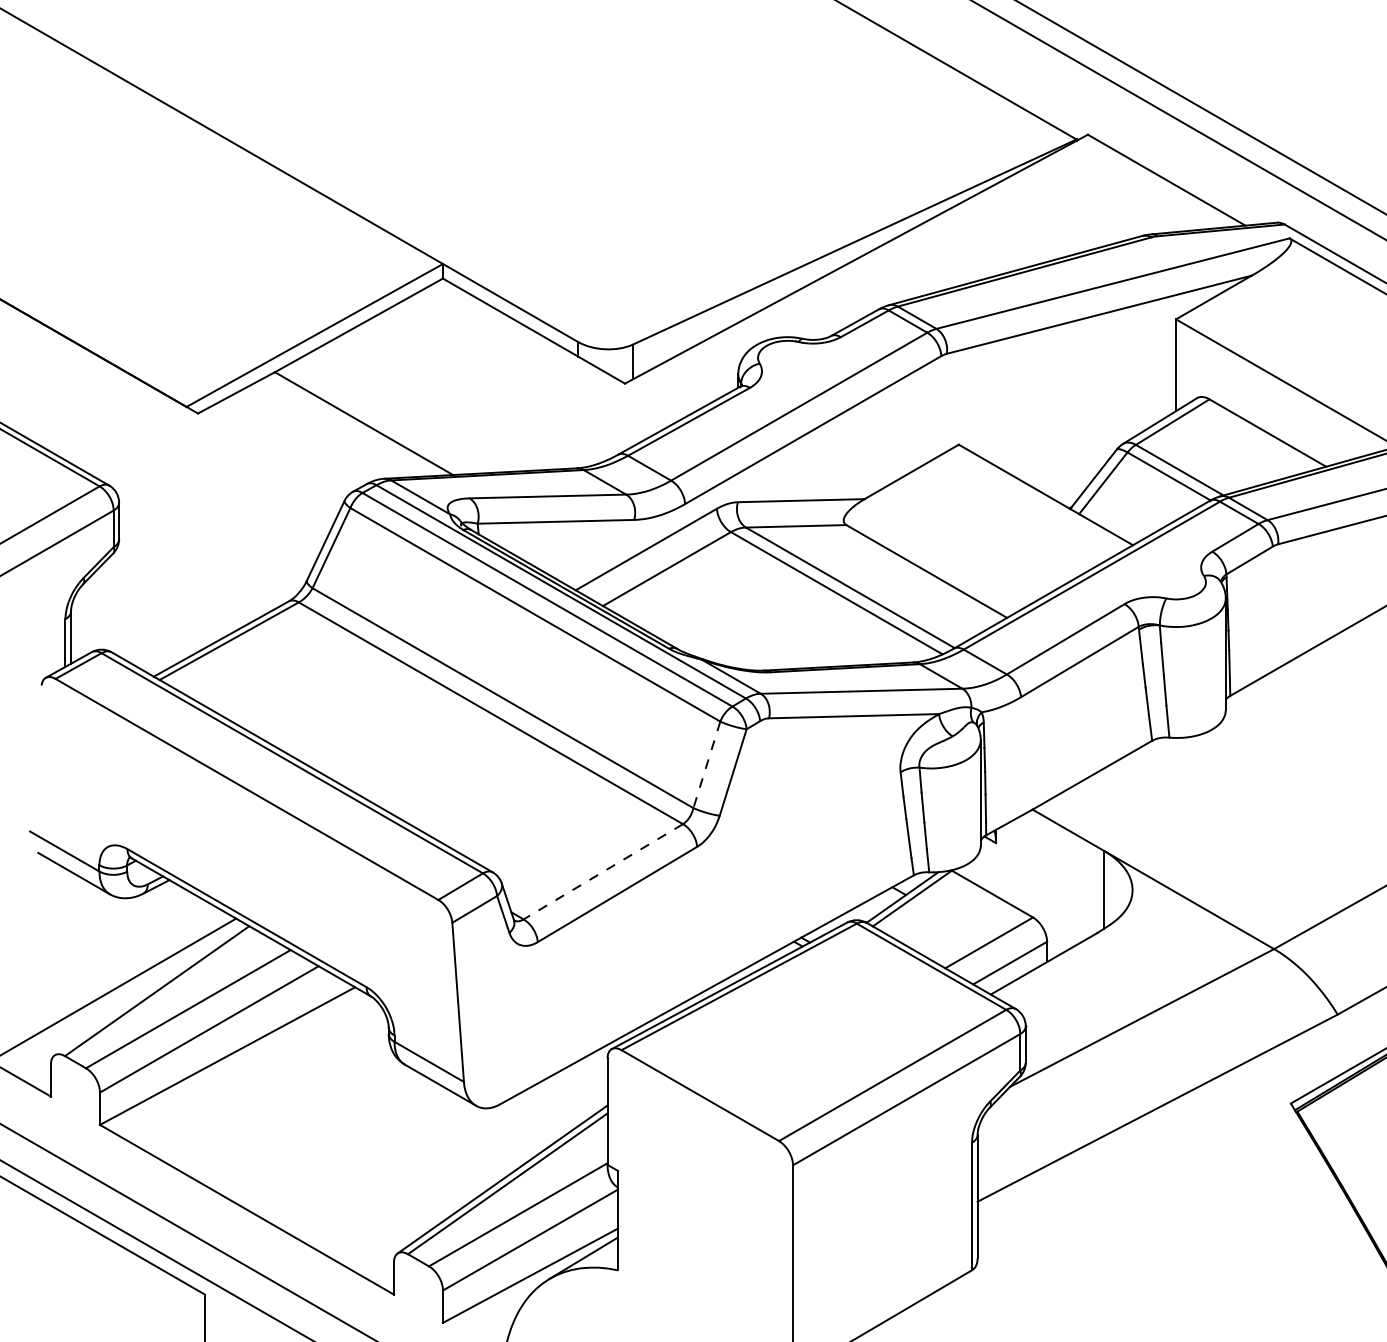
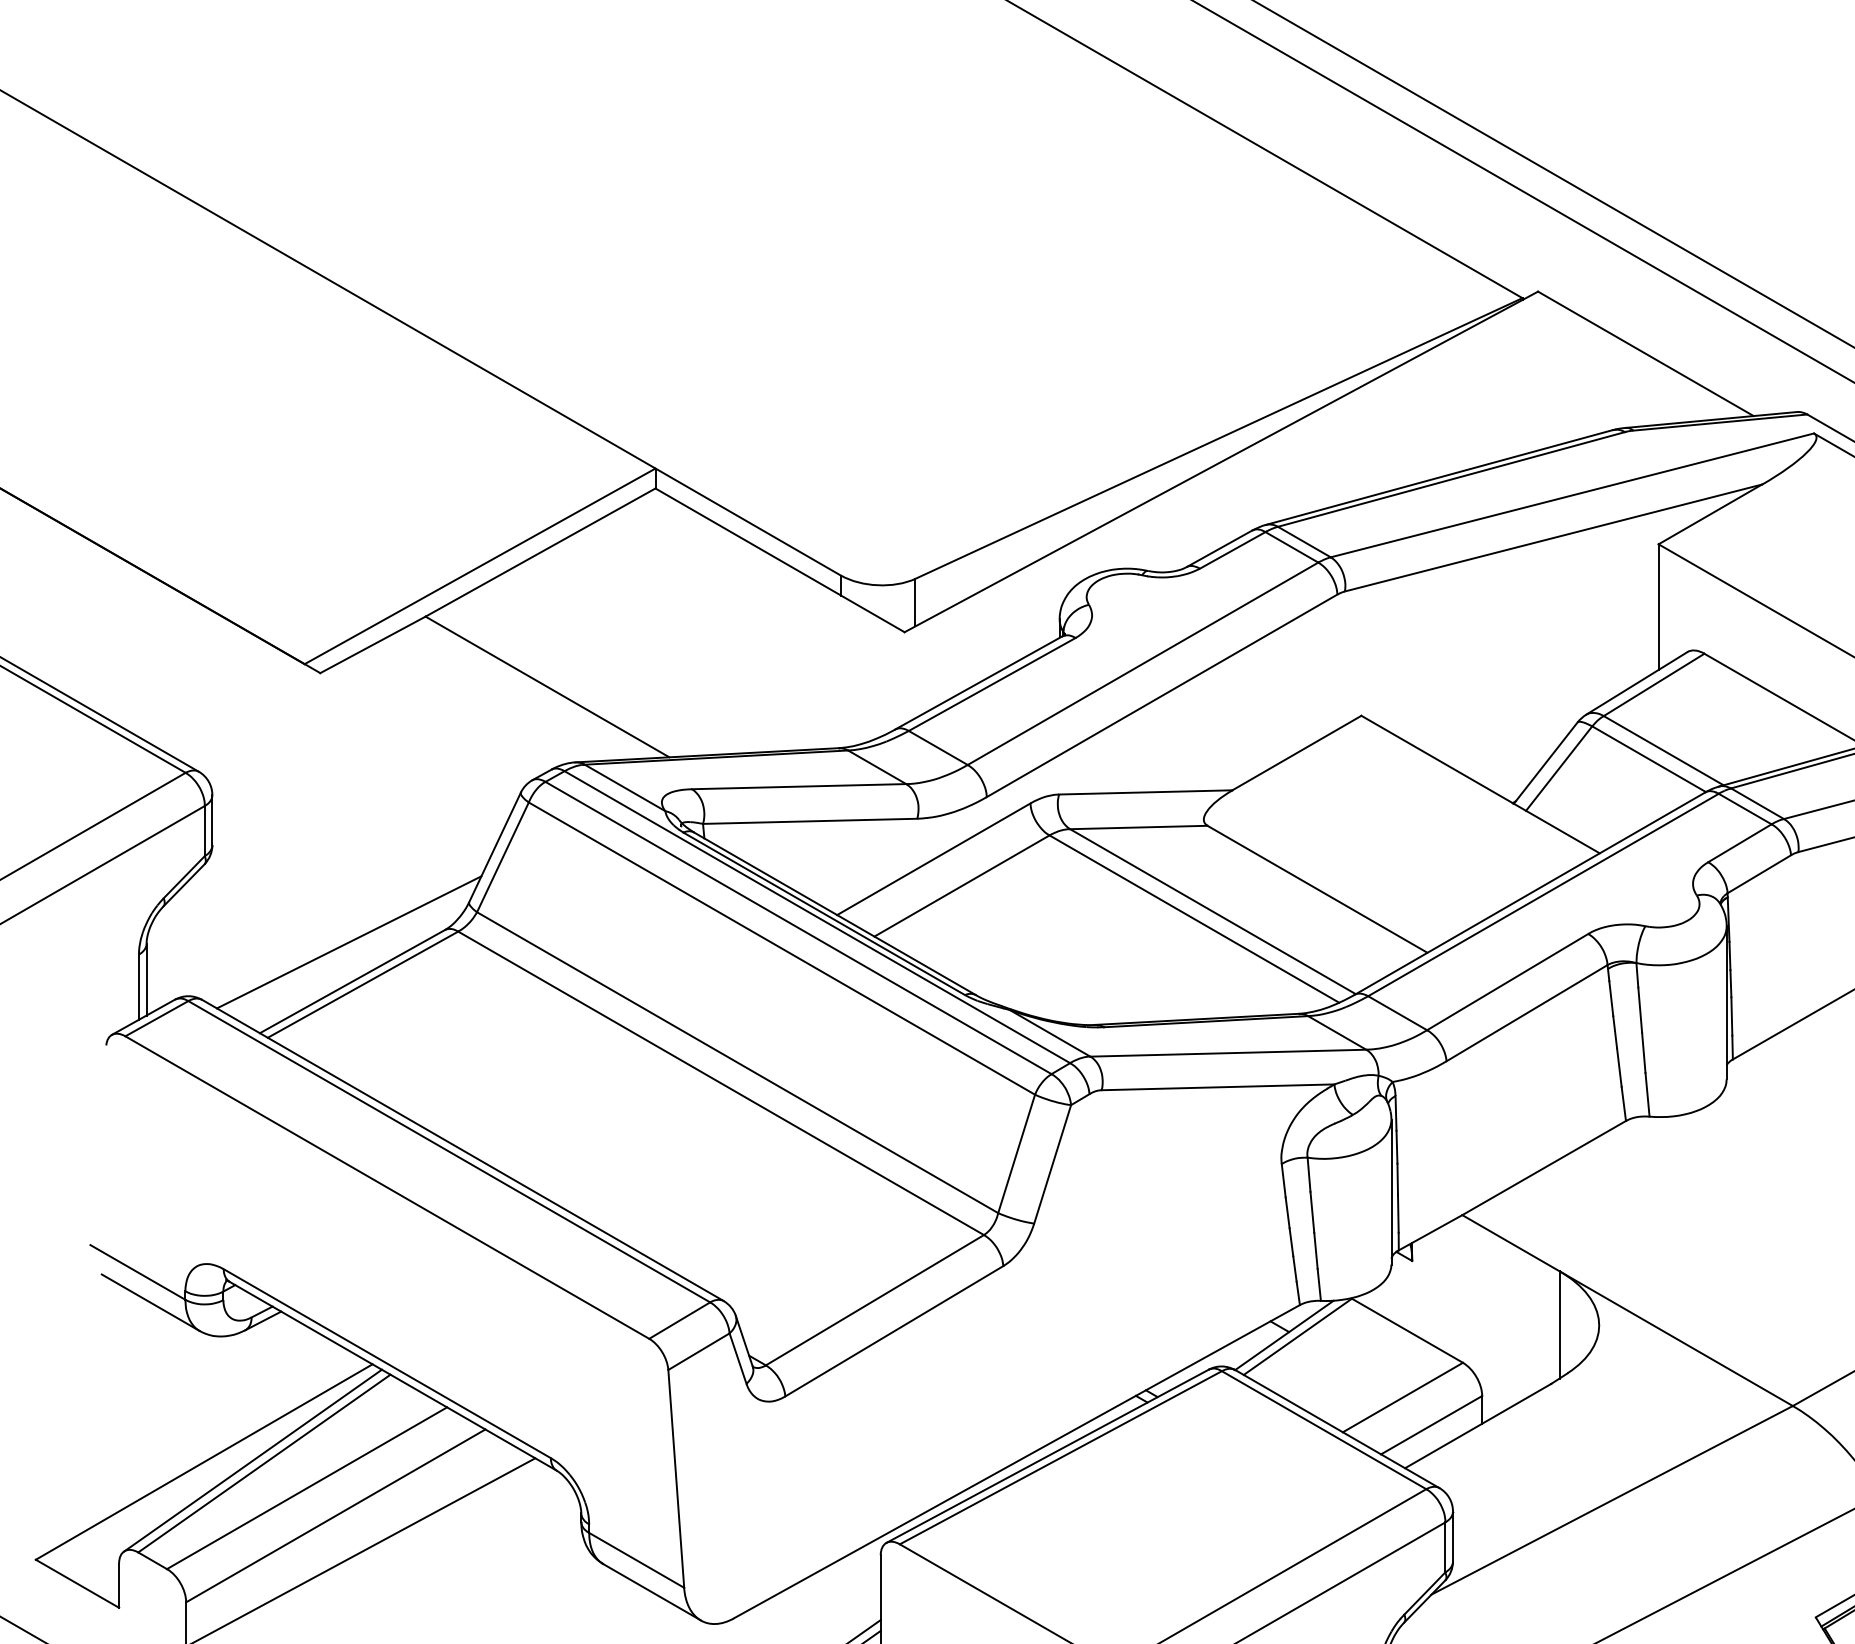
line: (218, 610) -> (348, 942), added
line: (706, 765) -> (1016, 1154), dashed -> solid
line: (603, 871) -> (875, 1299), dashed -> solid
line: (148, 988) -> (252, 1459), added

